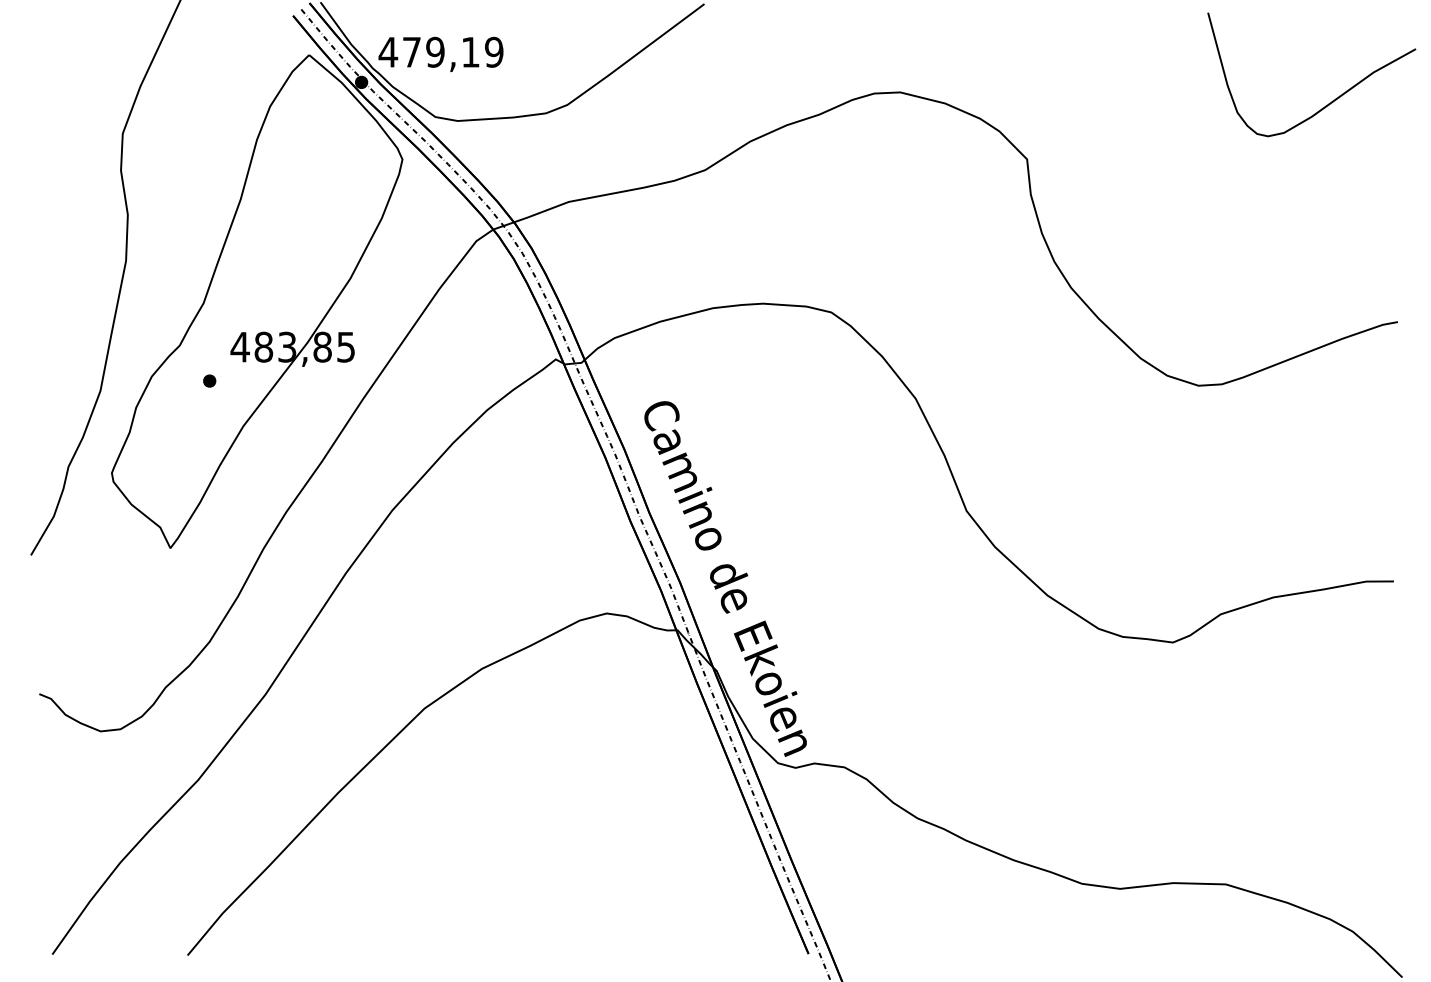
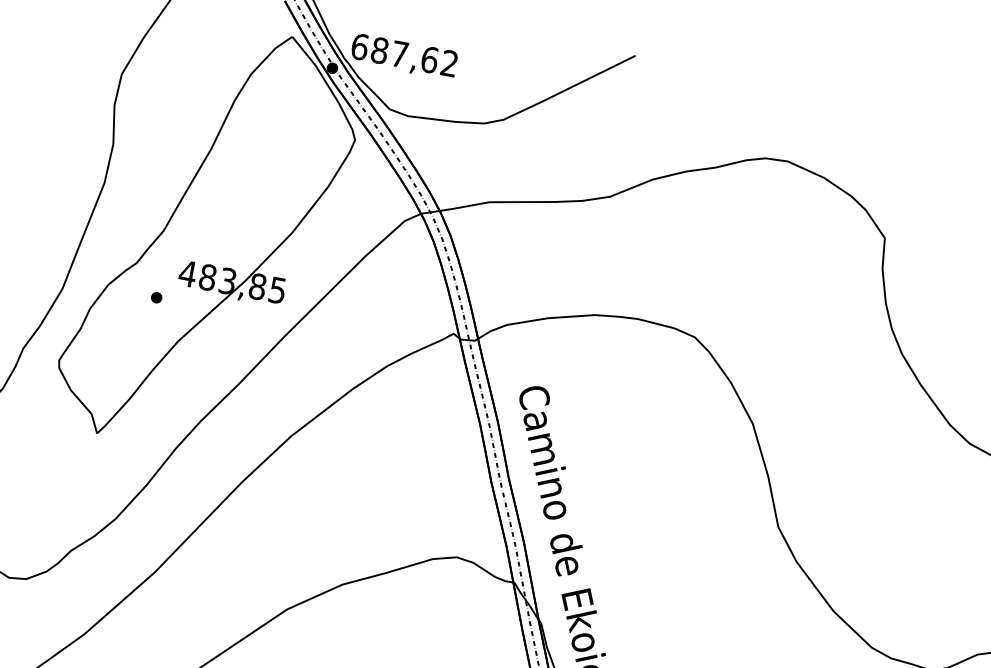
text: (440, 51) -> (404, 54), 479,19 -> 687,62

